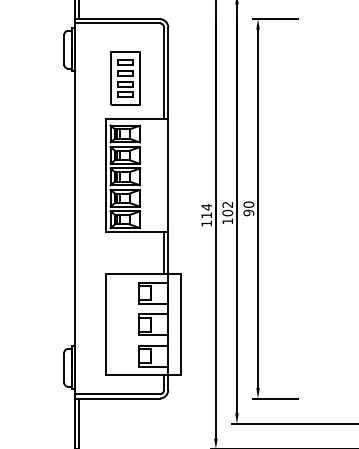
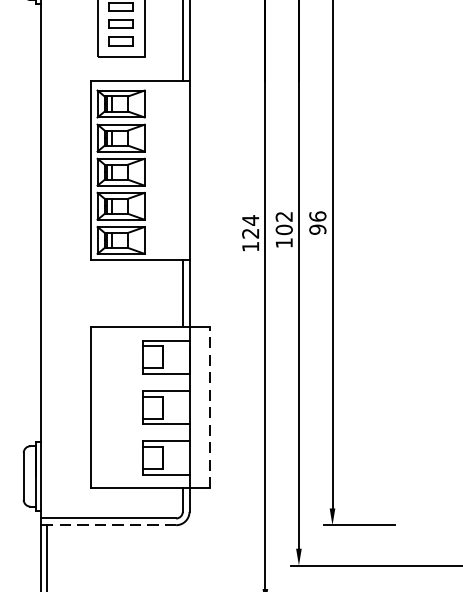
text: (248, 204) -> (317, 216), 90 -> 96
text: (206, 215) -> (250, 233), 114 -> 124
line: (180, 324) -> (208, 407), solid -> dashed
line: (117, 398) -> (108, 525), solid -> dashed

